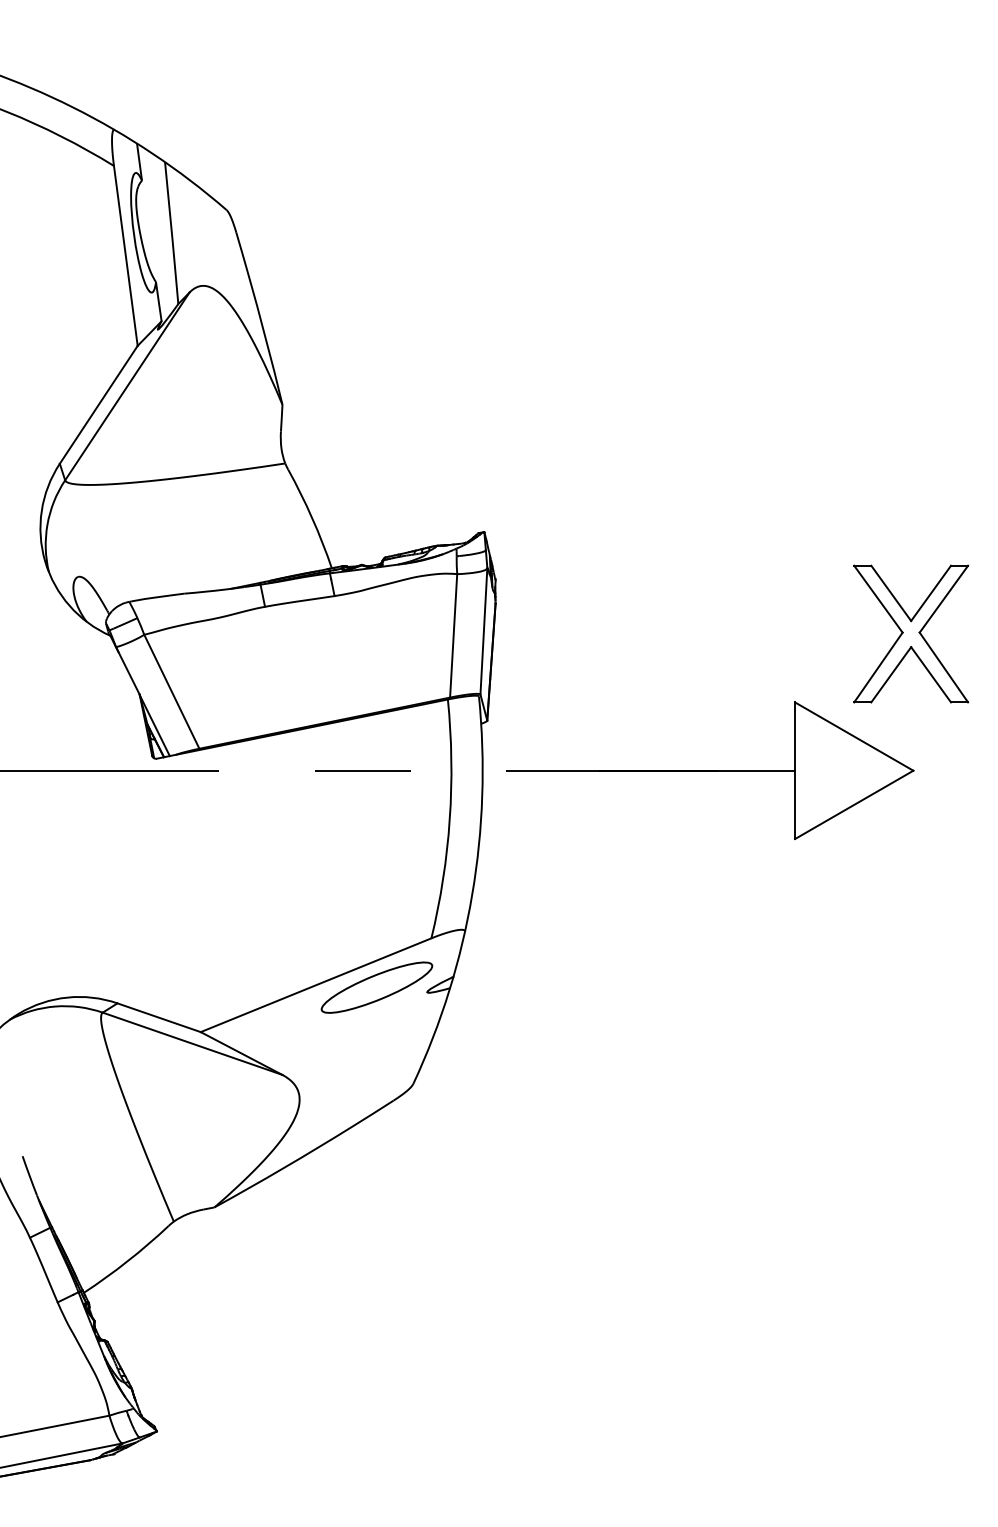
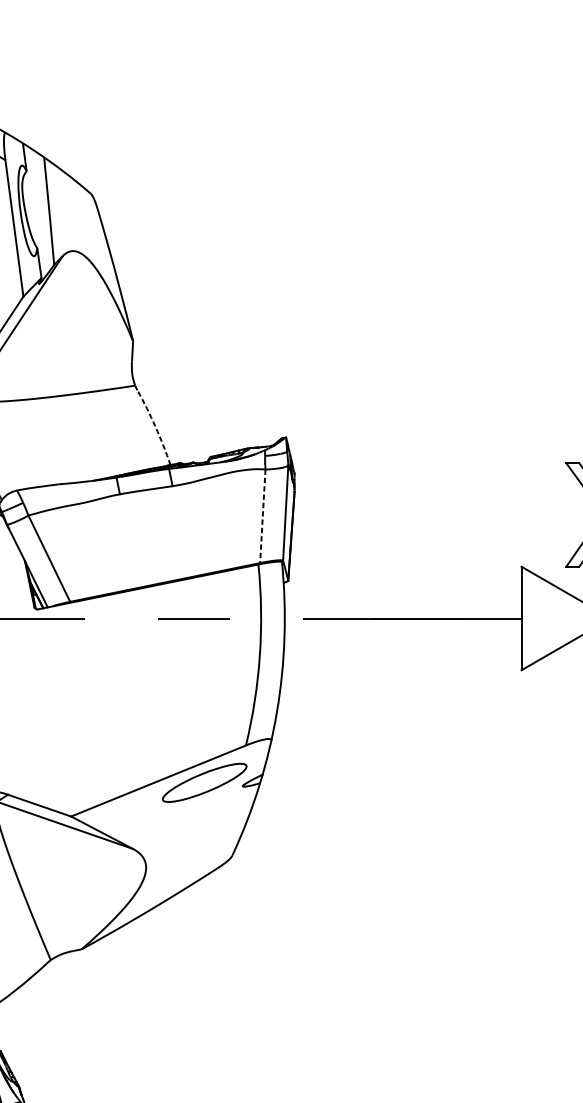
arc: (312, 518) -> (155, 427), solid -> dashed
line: (453, 635) -> (262, 516), solid -> dashed

